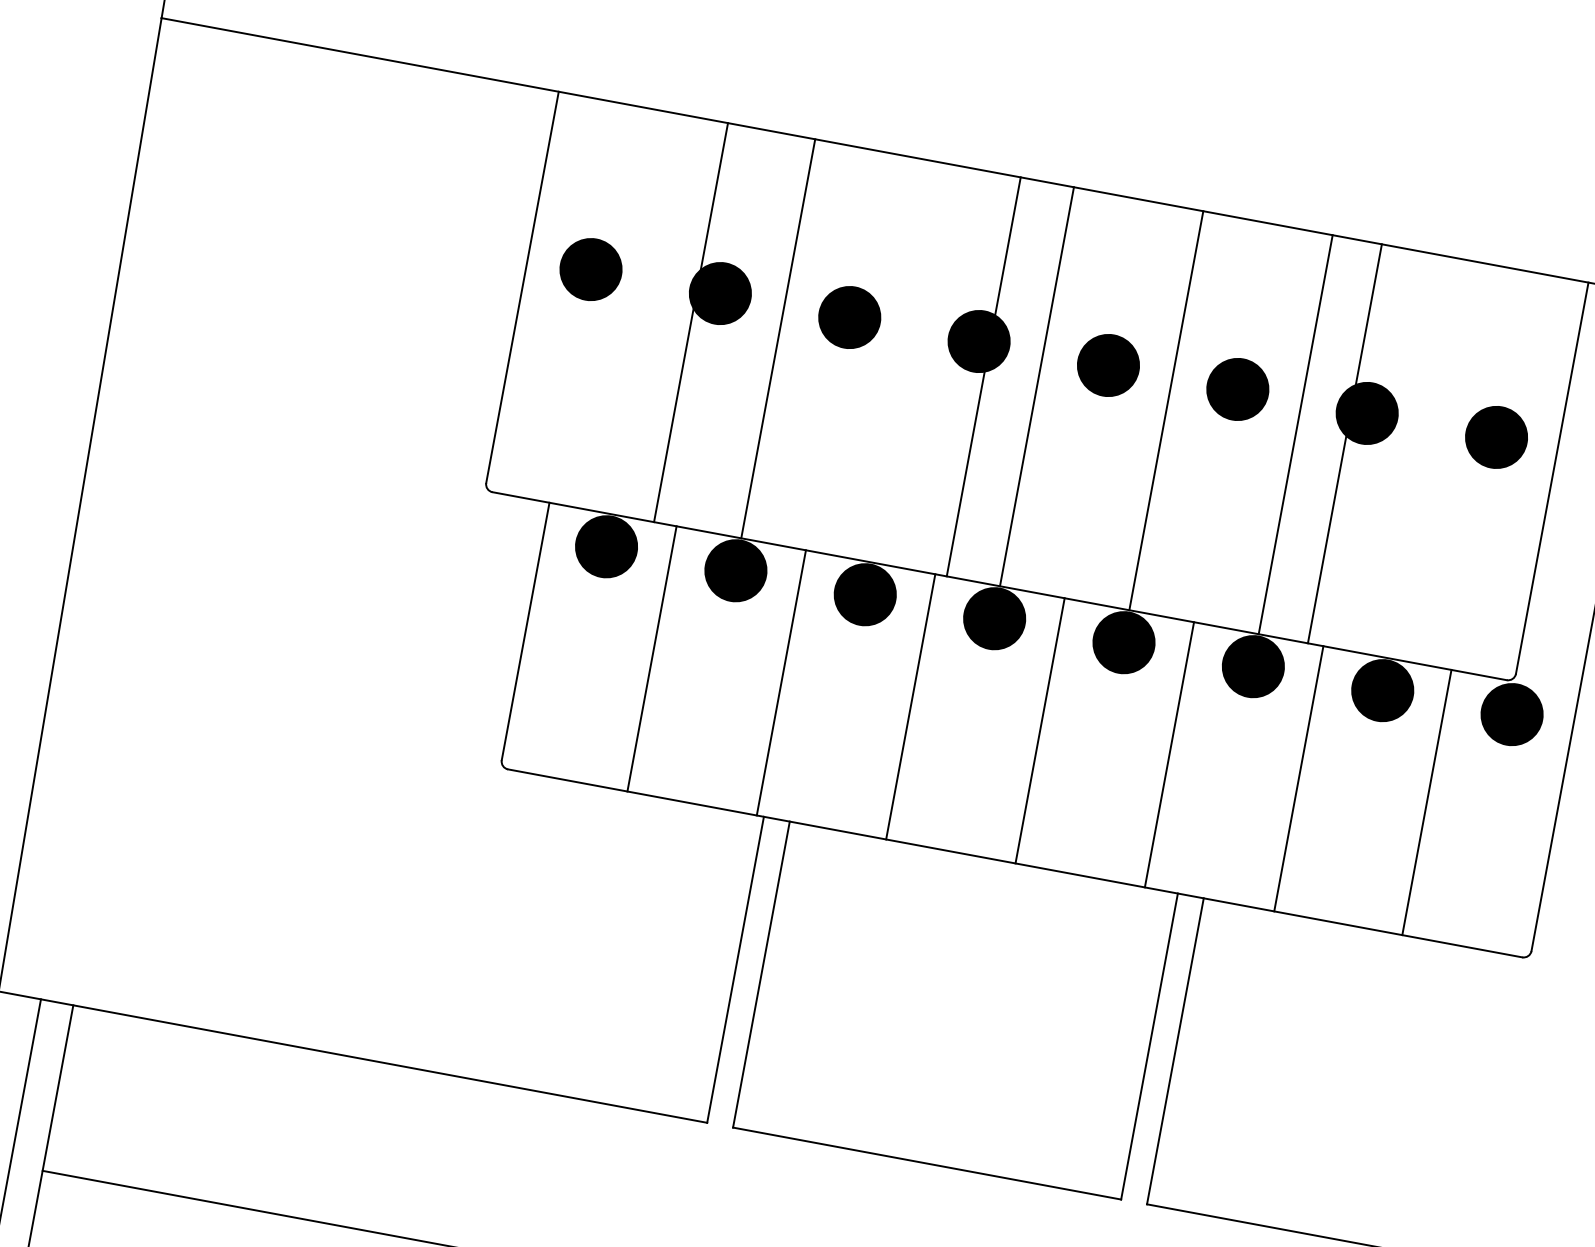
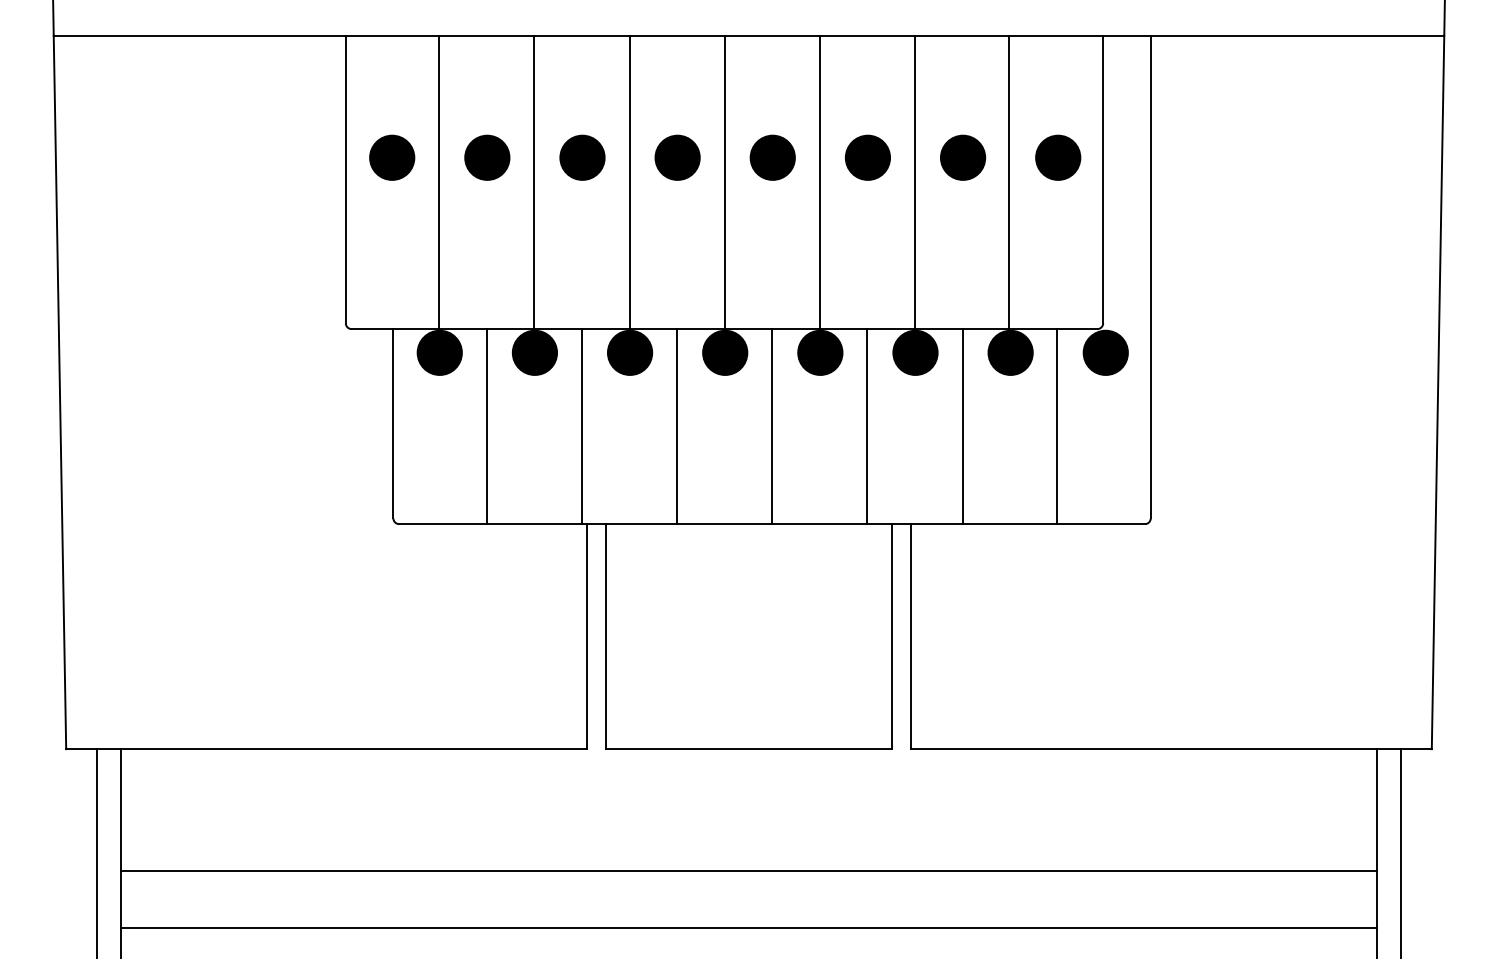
line: (691, 322) -> (439, 182), moved
line: (983, 377) -> (629, 182), moved
line: (1345, 444) -> (1009, 182), moved

